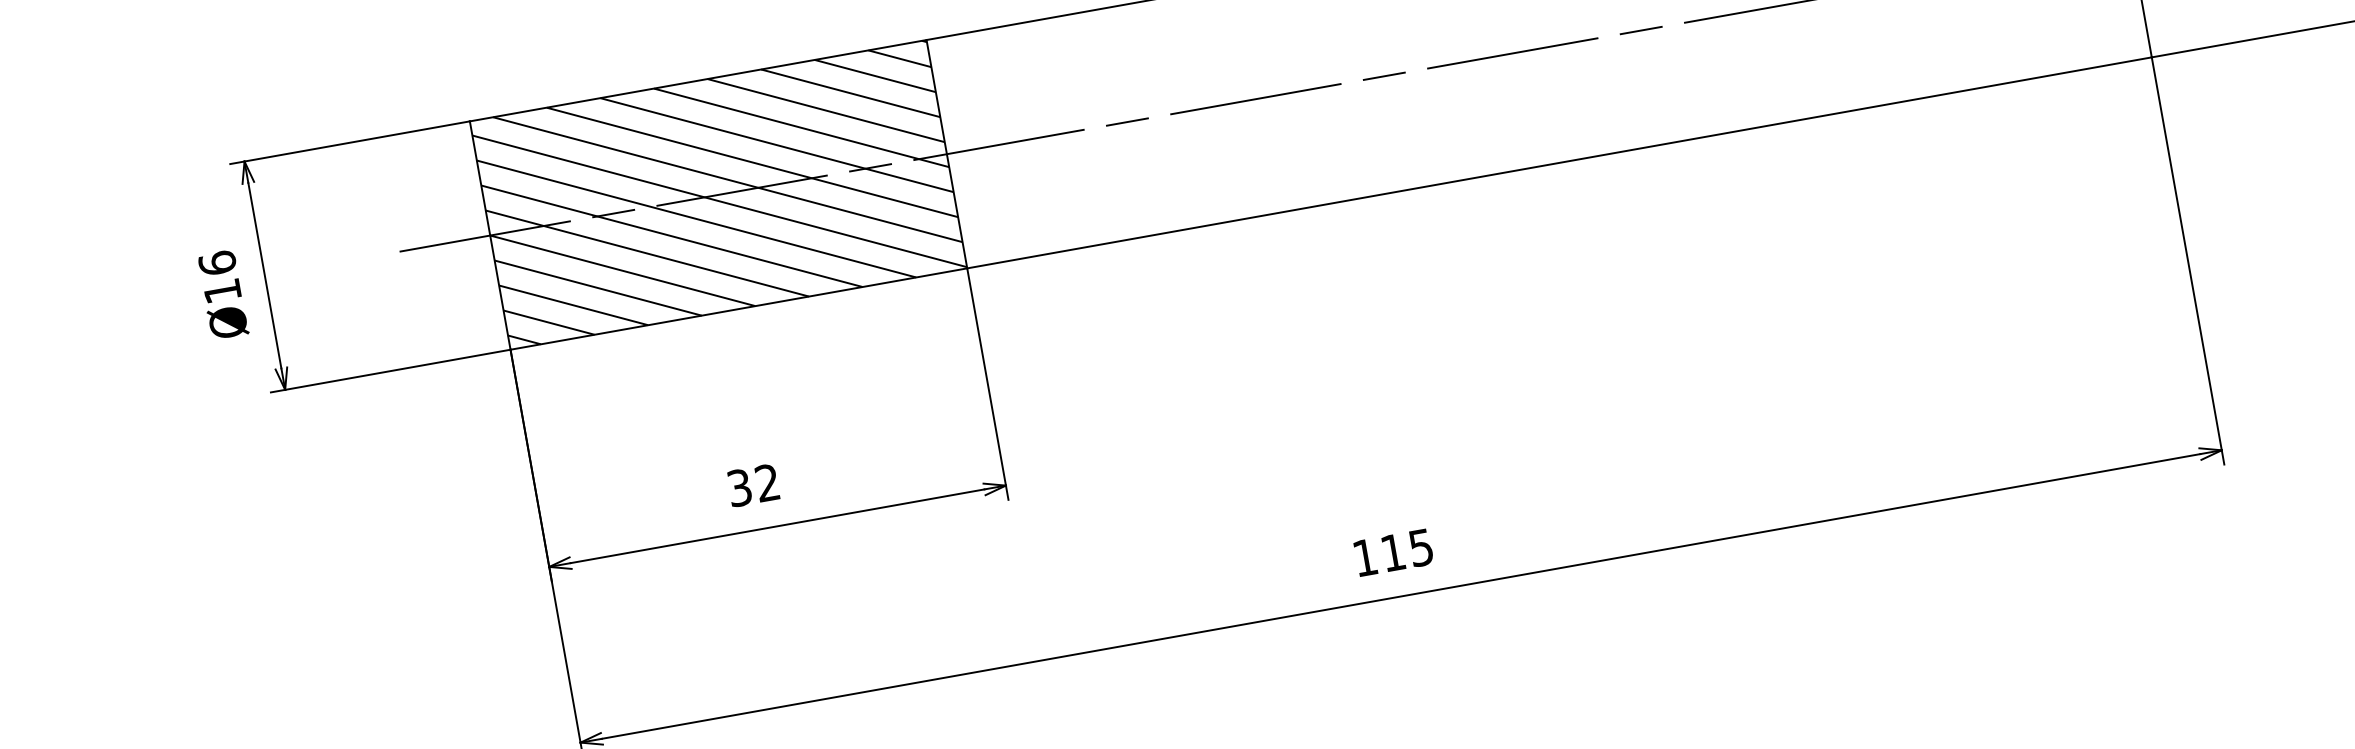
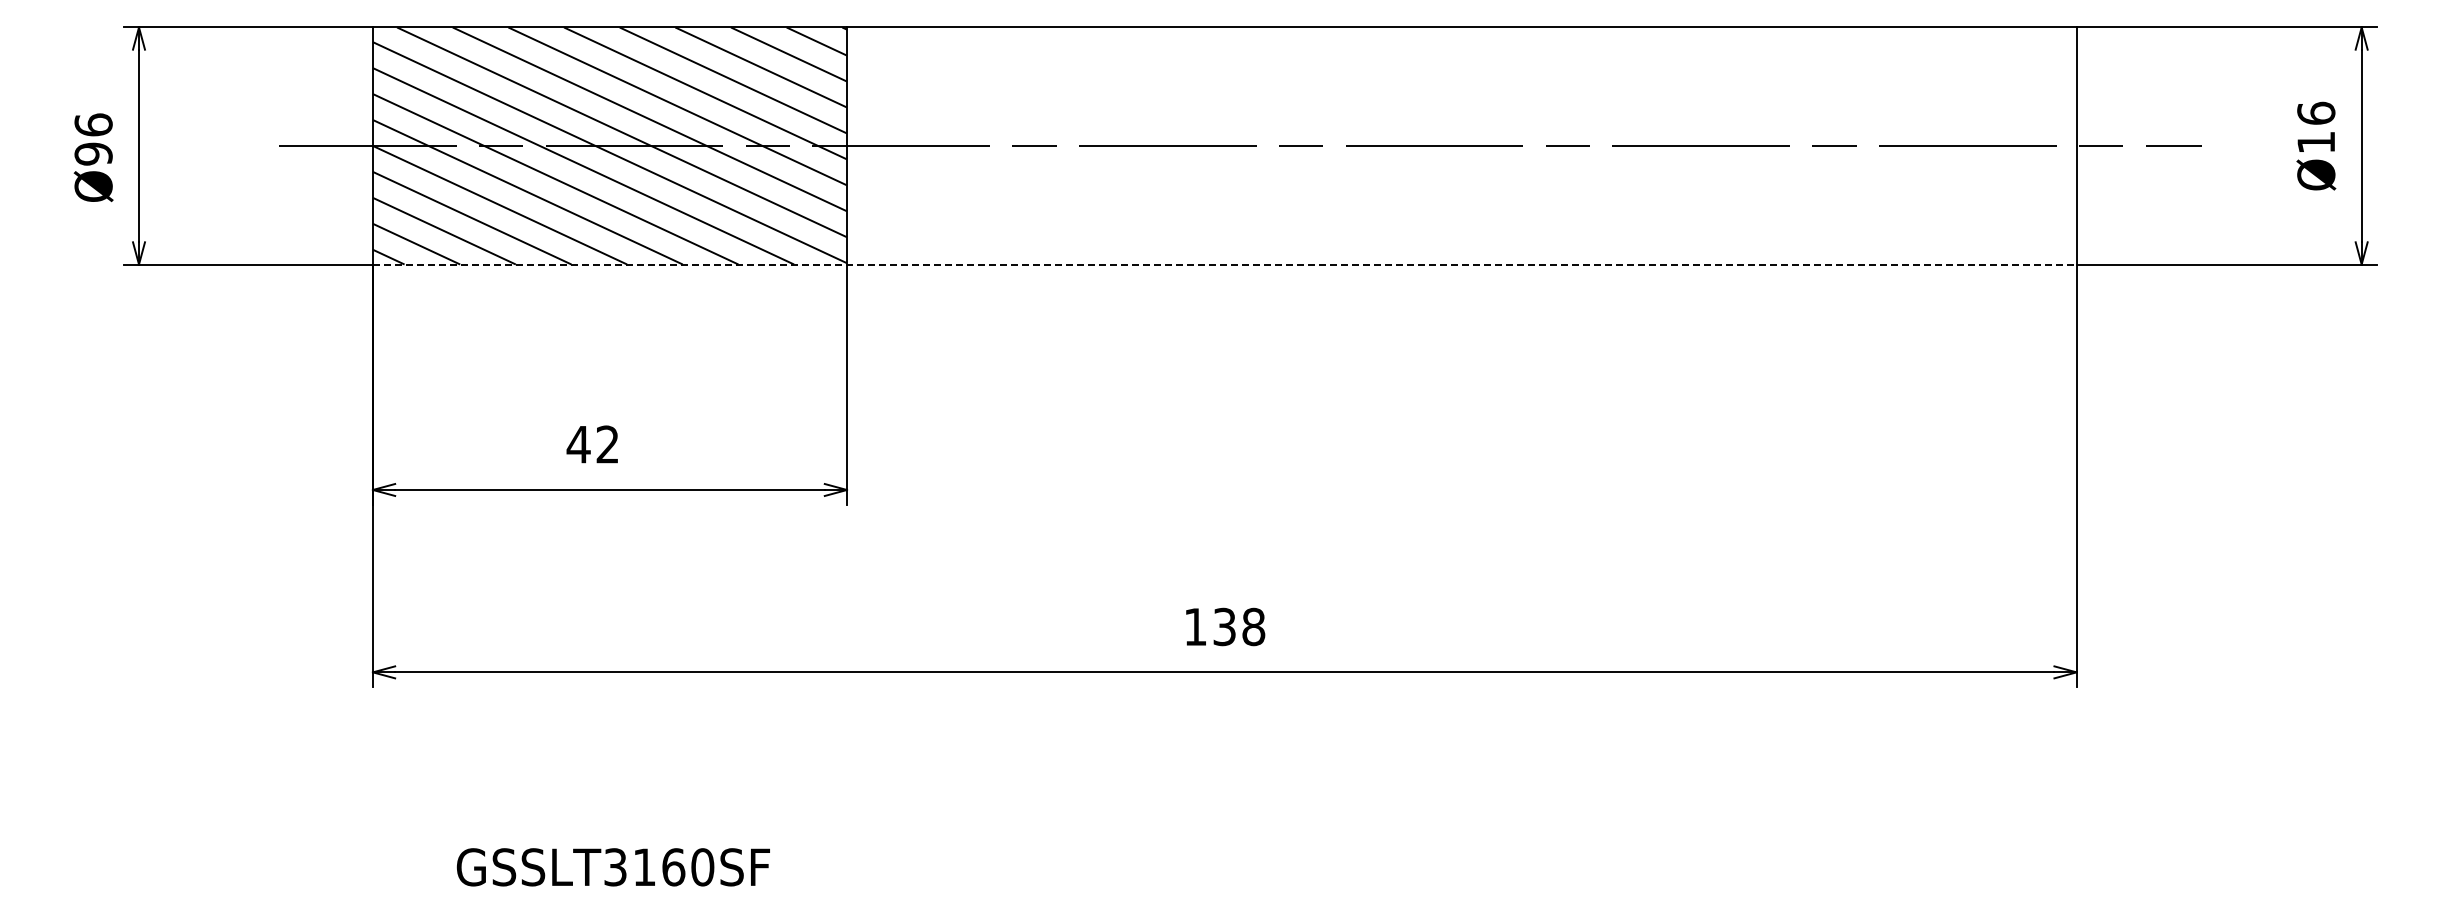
line: (1330, 203) -> (1224, 264), solid -> dashed
text: (222, 290) -> (93, 153), Ø16 -> Ø96
text: (739, 487) -> (578, 444), 32 -> 42
text: (1407, 549) -> (1239, 626), 115 -> 138

